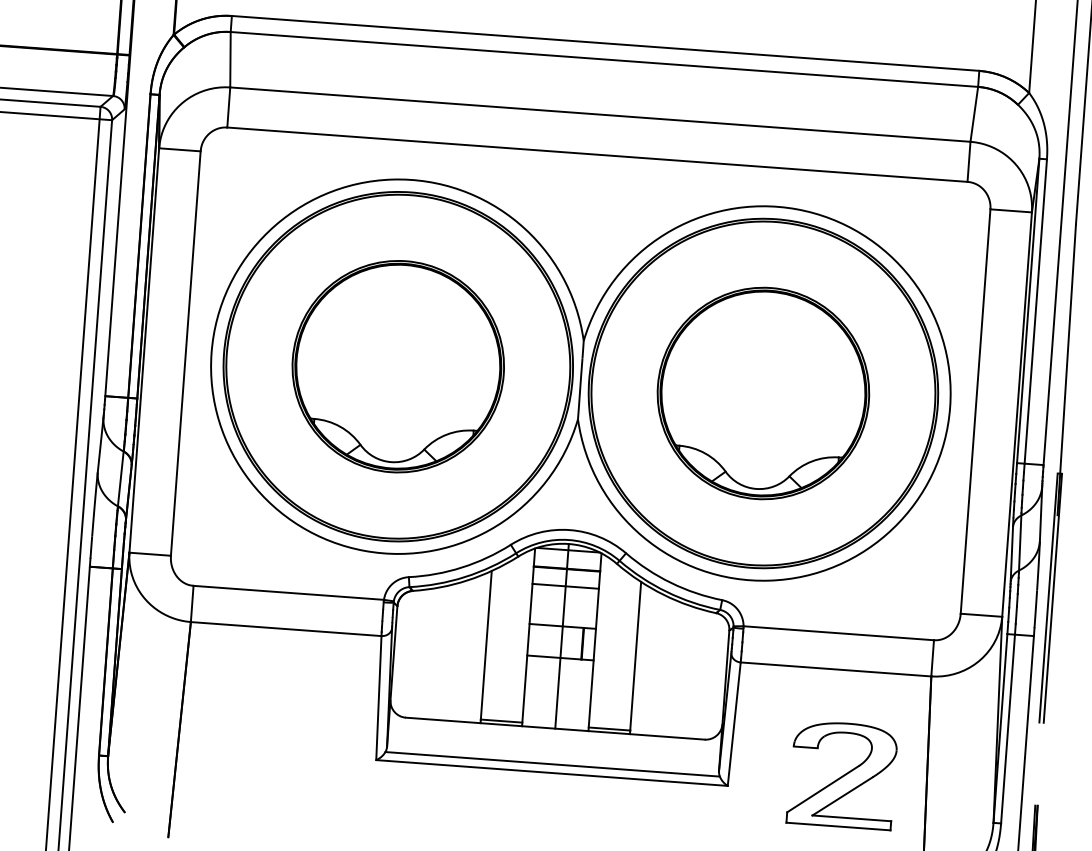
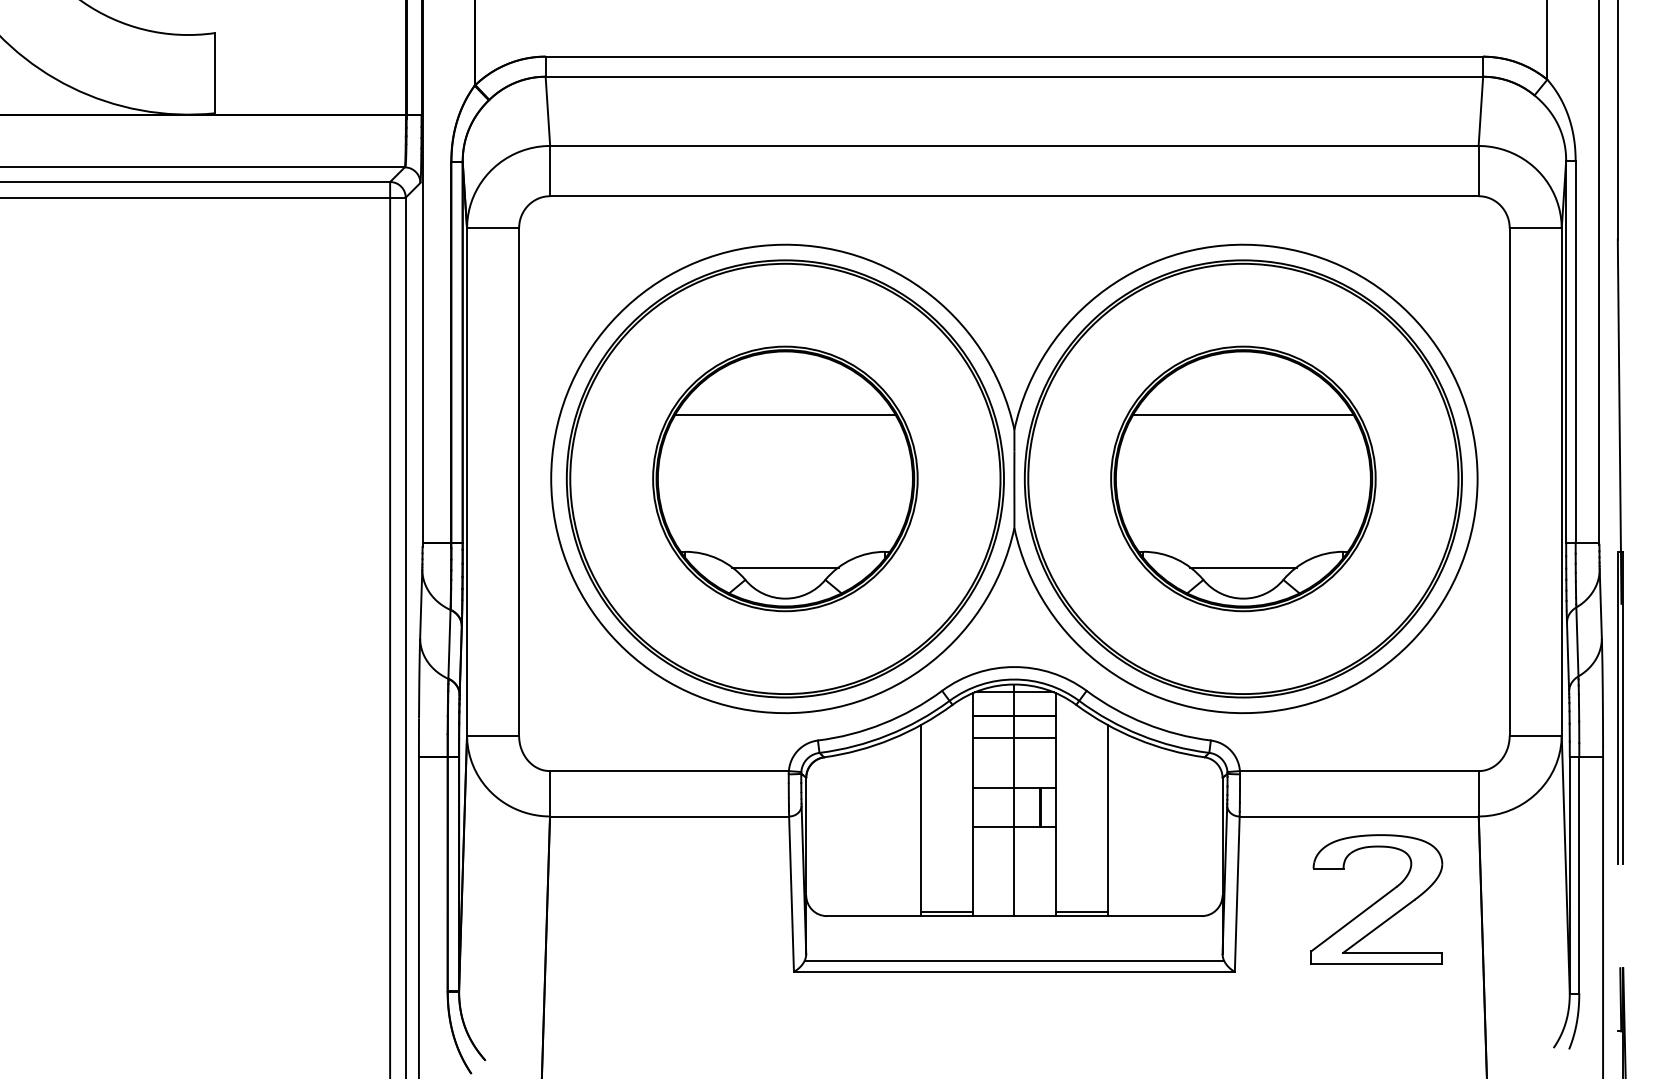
line: (401, 316) -> (784, 415), added
line: (766, 342) -> (1242, 415), added
line: (393, 437) -> (785, 567), added
line: (758, 464) -> (1243, 567), added
part: (842, 774) -> (1376, 899), moved

